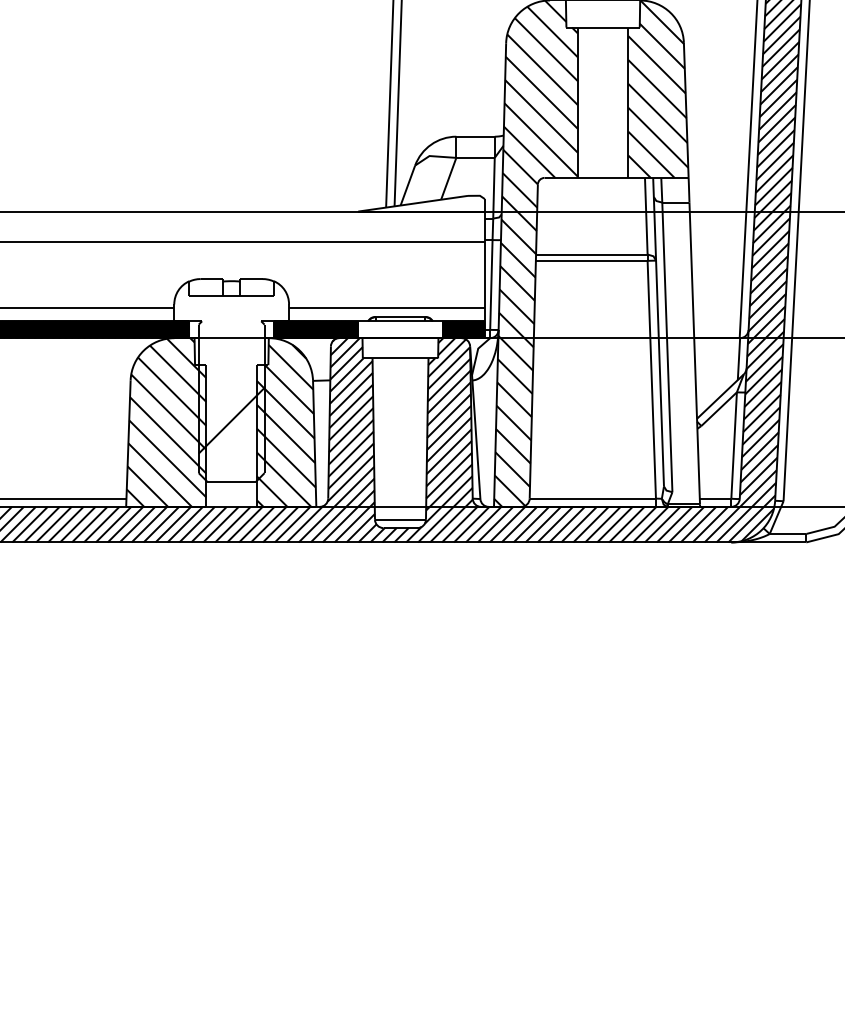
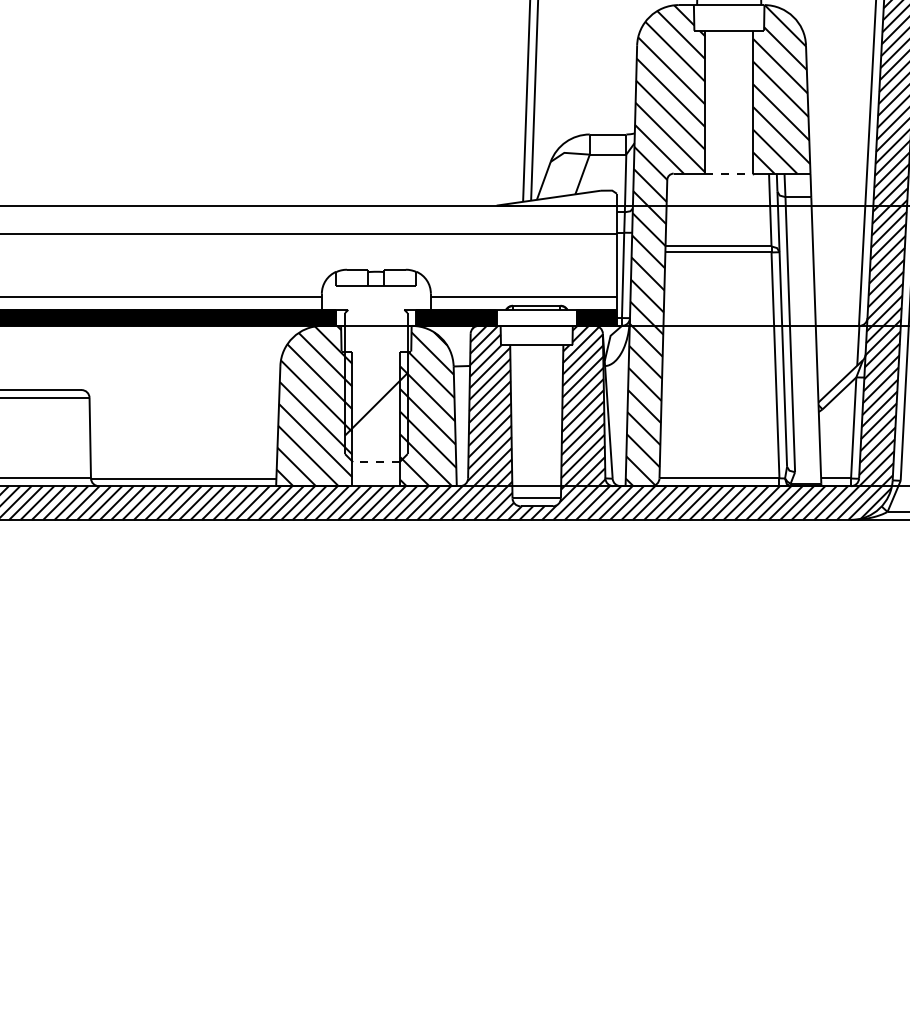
line: (603, 177) -> (729, 173), solid -> dashed
line: (230, 481) -> (375, 462), solid -> dashed

